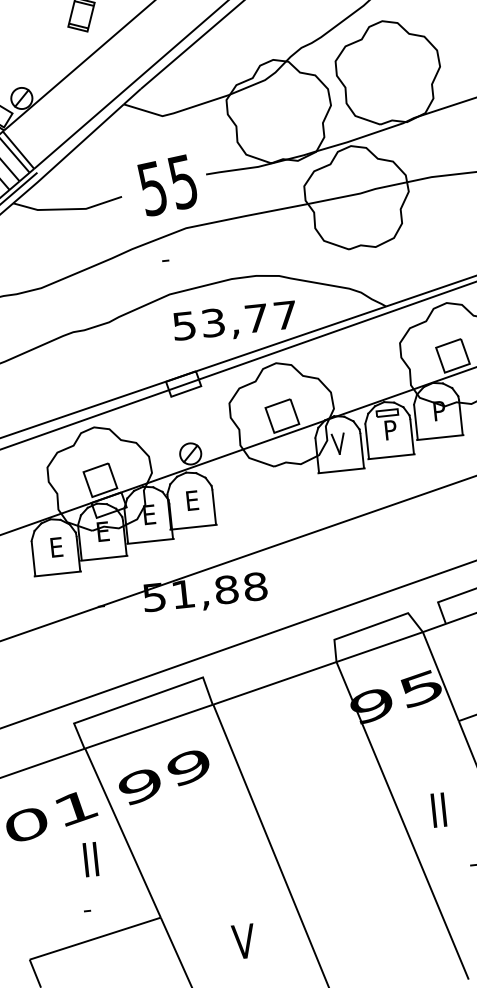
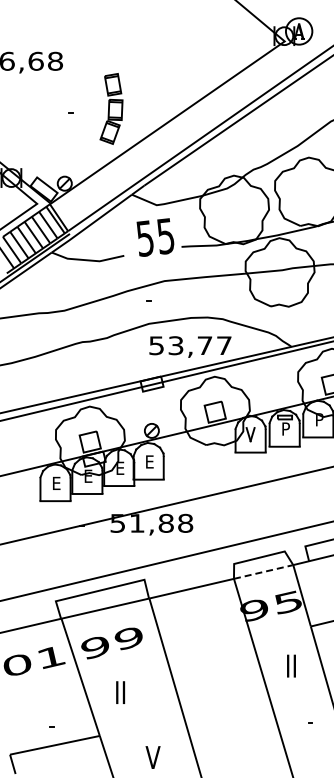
text: (167, 185) -> (155, 237), moved
line: (380, 646) -> (264, 571), solid -> dashed
text: (438, 809) -> (291, 665), moved
text: (90, 859) -> (120, 692), moved

